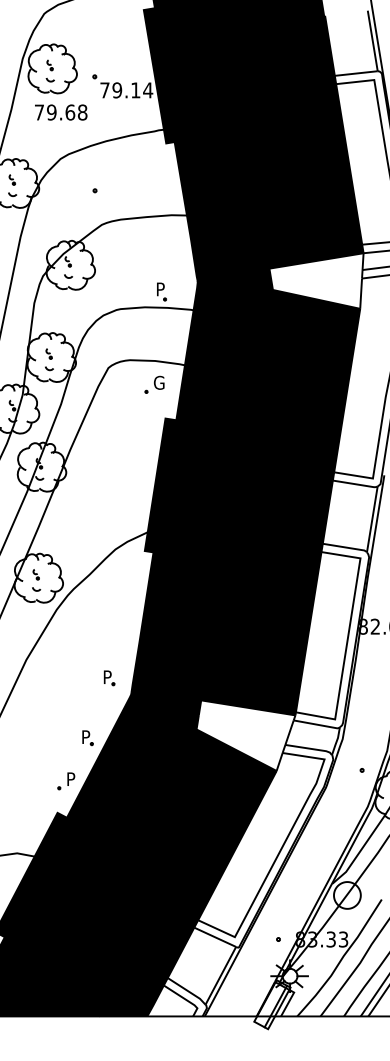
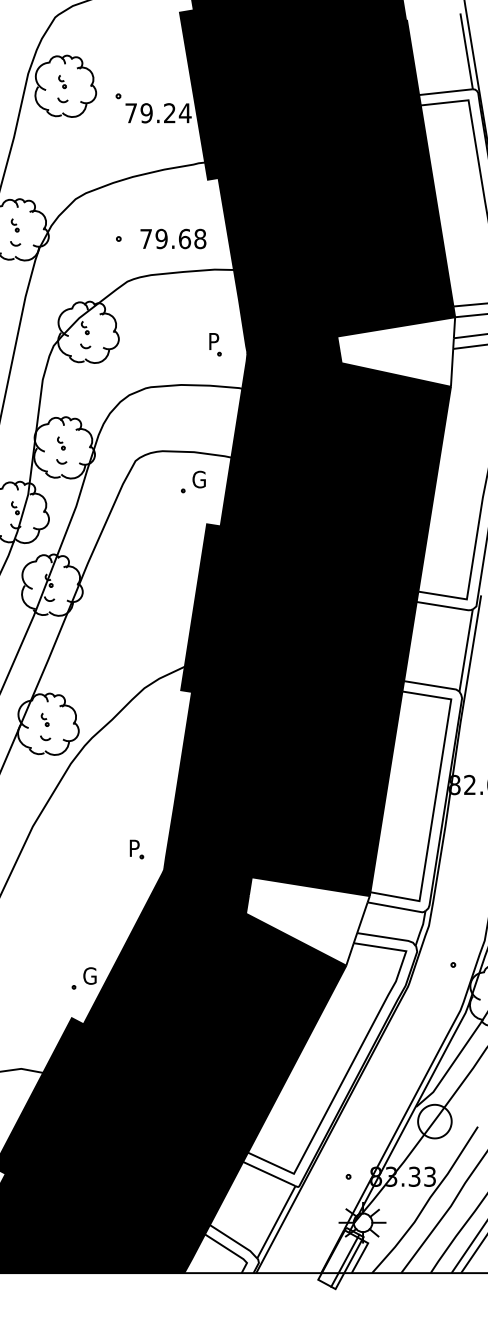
text: (135, 90) -> (169, 113), 79.14 -> 79.24
text: (61, 112) -> (173, 238), moved
part: (161, 291) -> (215, 344), moved
part: (87, 738) -> (109, 924), removed
text: (71, 778) -> (89, 975), P -> G

